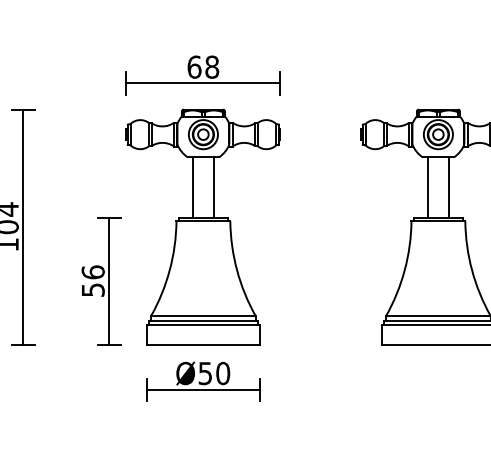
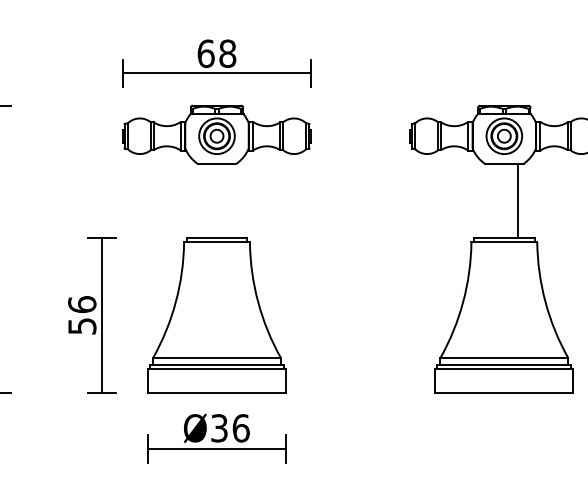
line: (192, 187) -> (203, 200), removed
line: (214, 187) -> (230, 200), removed
line: (427, 187) -> (491, 200), removed
text: (214, 372) -> (230, 427), Ø50 -> Ø36

